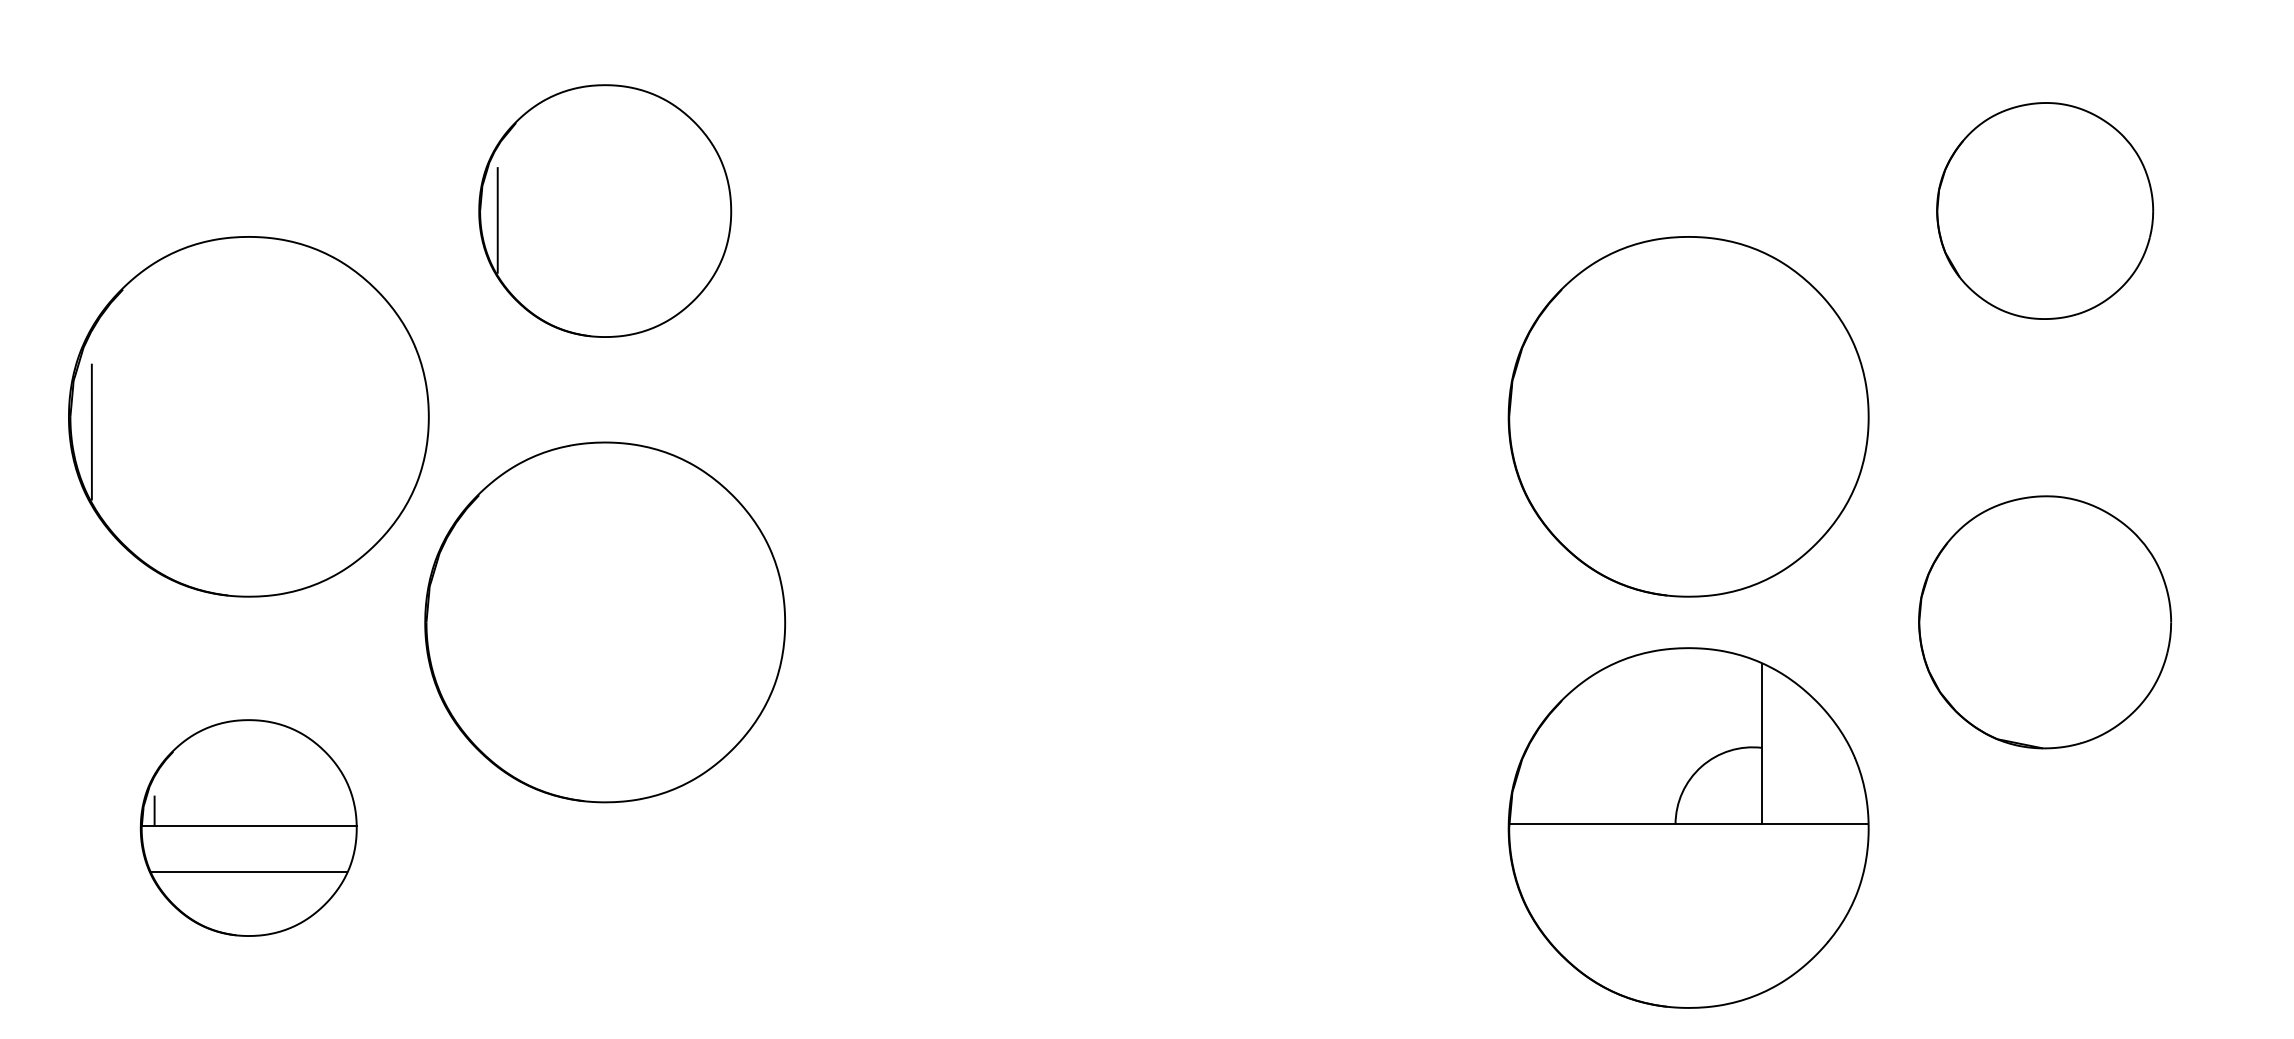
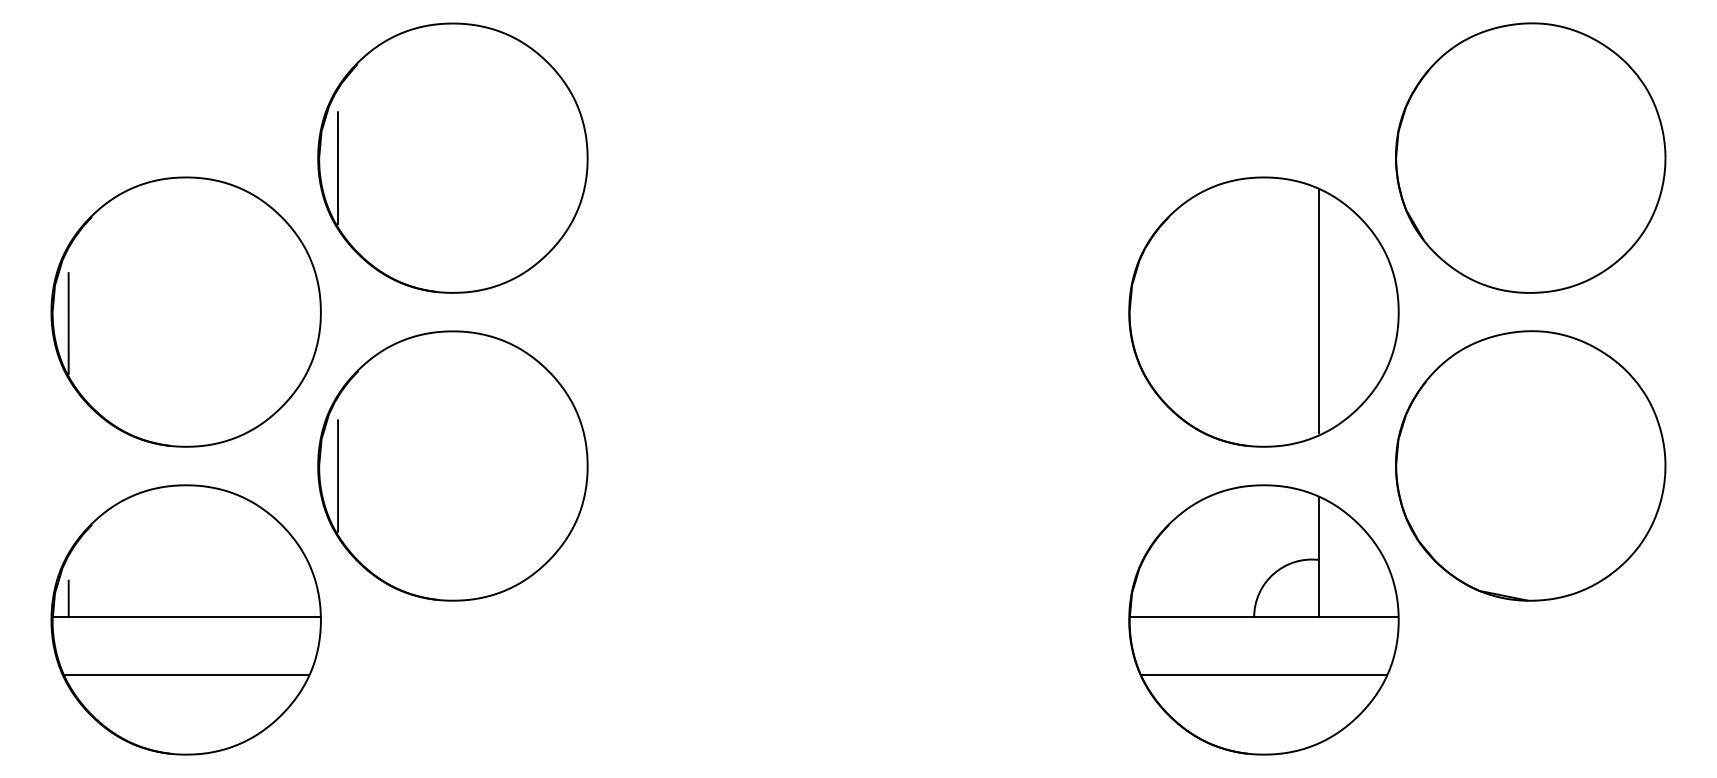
part: (604, 210) -> (452, 157), size x1.43
part: (2044, 210) -> (1530, 157), size x1.67
line: (1762, 415) -> (1319, 311), added
part: (2044, 621) -> (1530, 465), size x1.43
line: (452, 635) -> (338, 475), added
part: (247, 827) -> (185, 619), size x1.67
line: (1686, 900) -> (1262, 674), added

